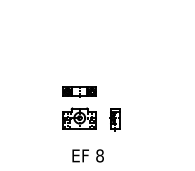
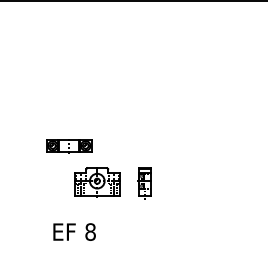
part: (79, 92) -> (69, 146), moved
text: (88, 155) -> (74, 231), moved

